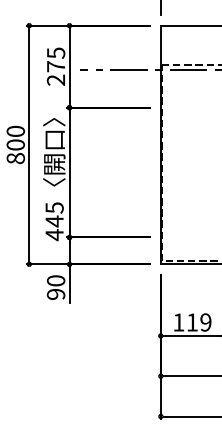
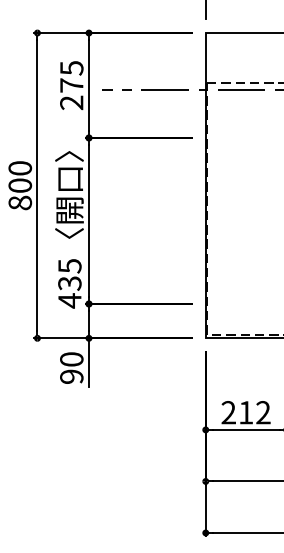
text: (54, 221) -> (69, 283), 445 -> 435
text: (191, 322) -> (245, 412), 119 -> 212

